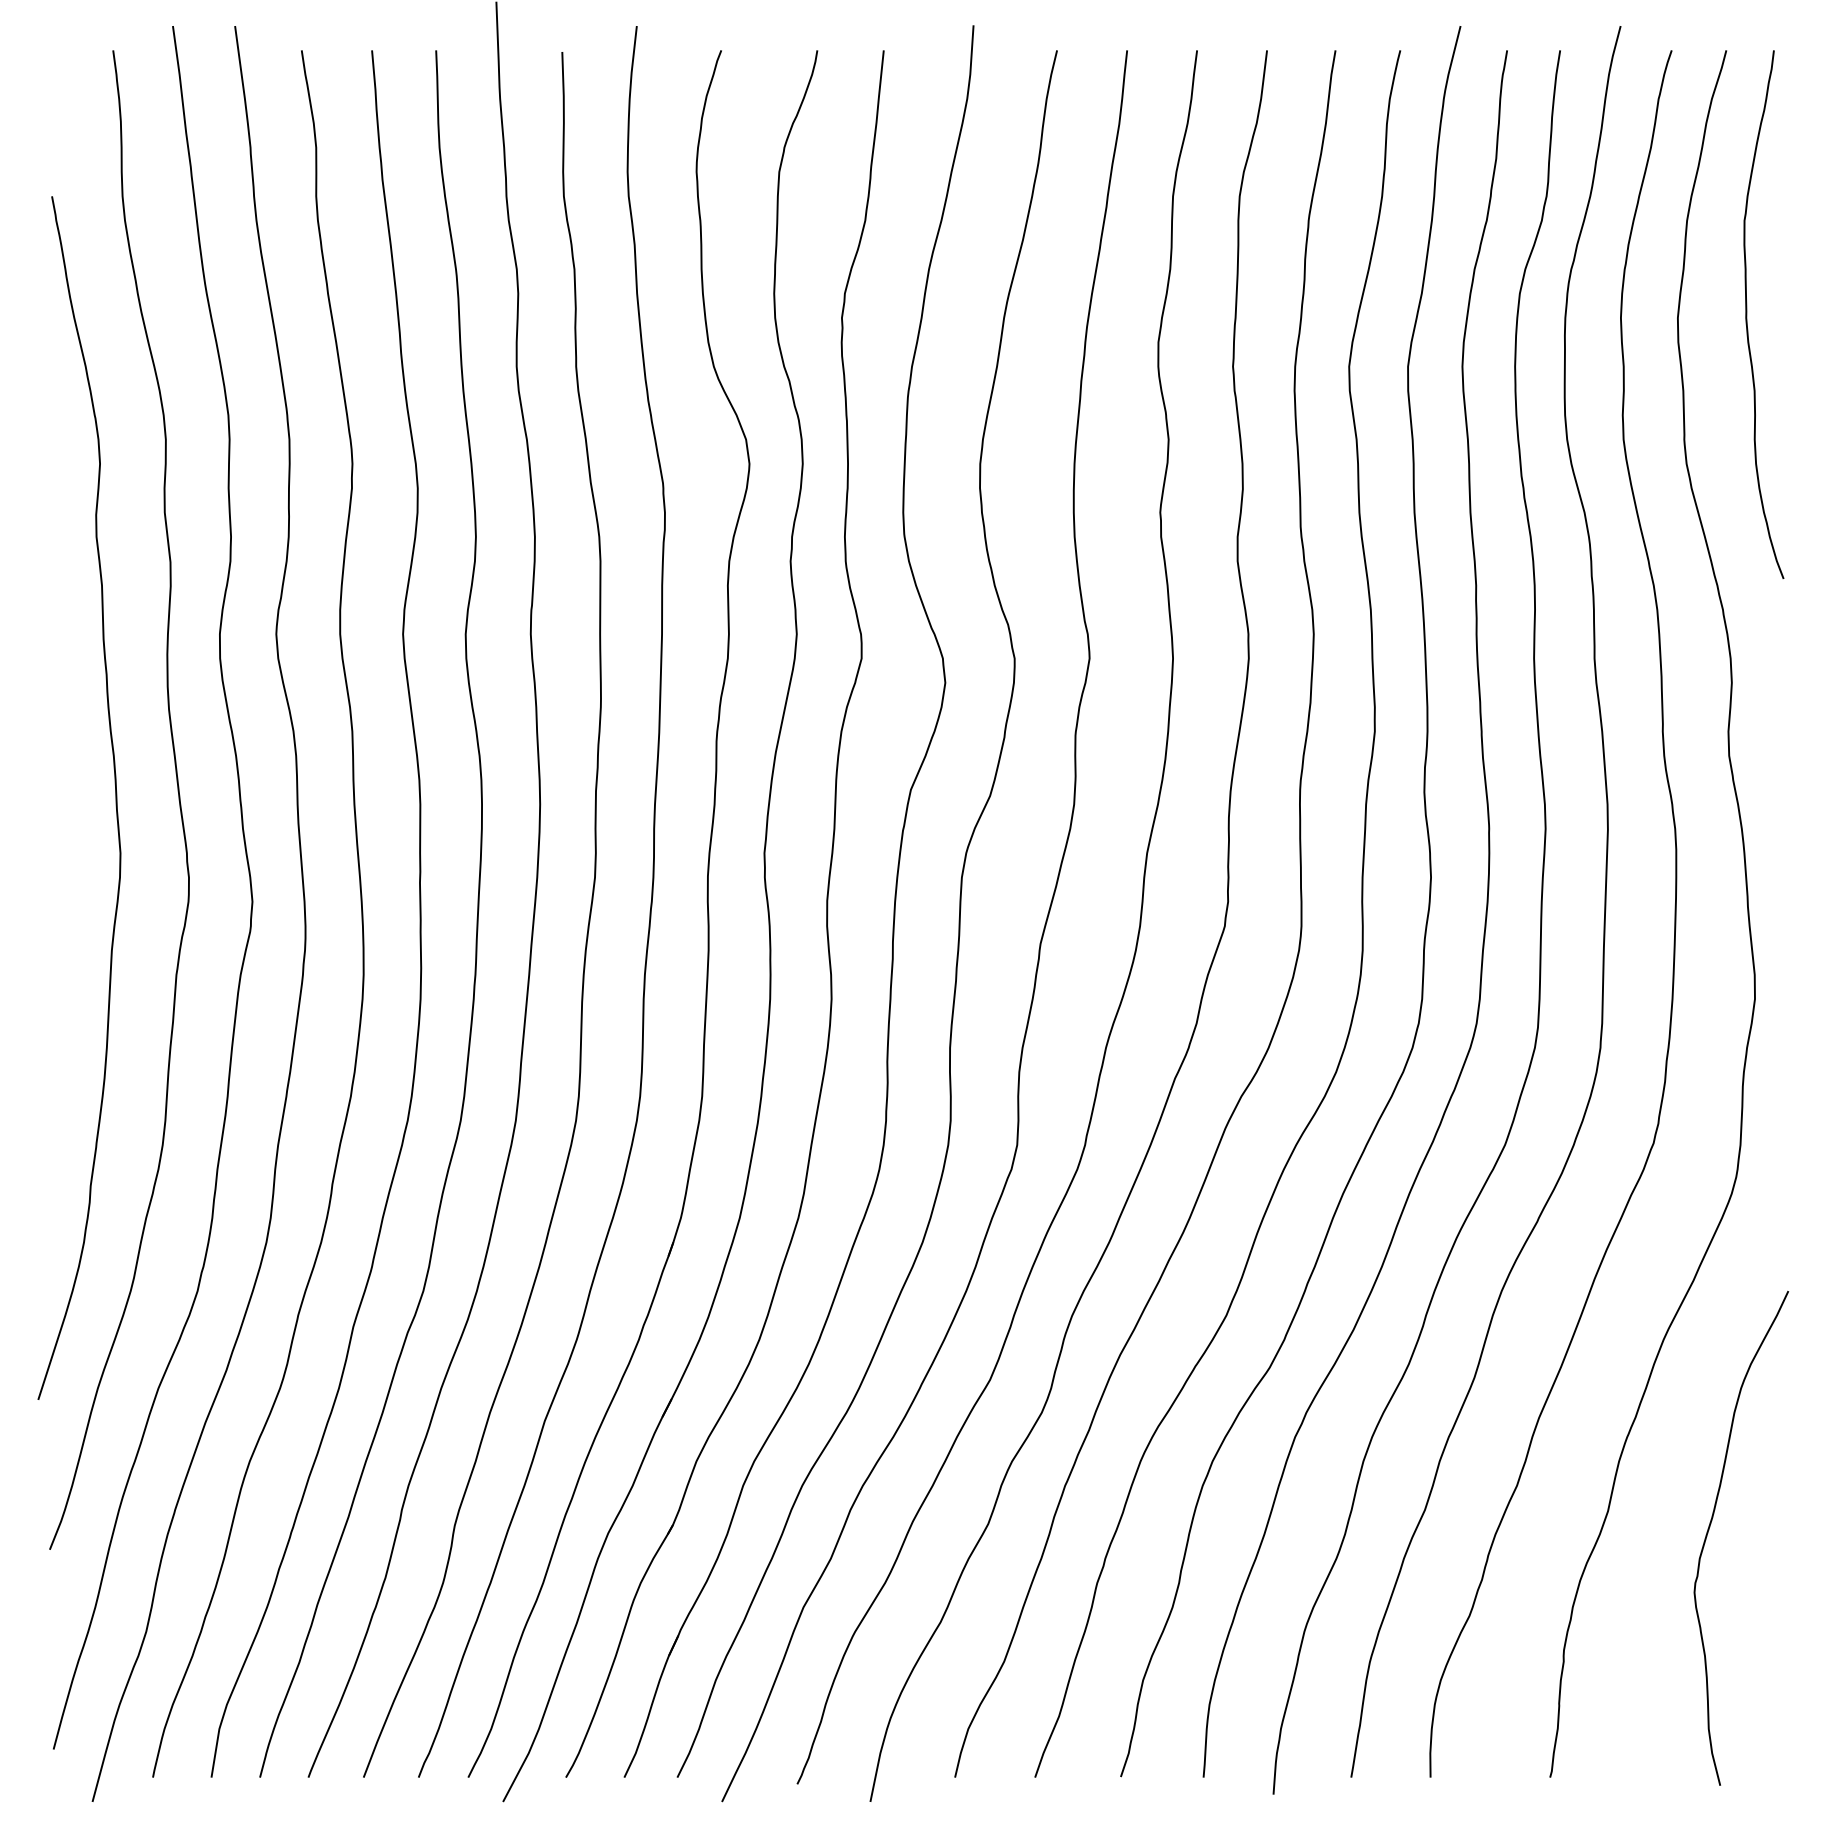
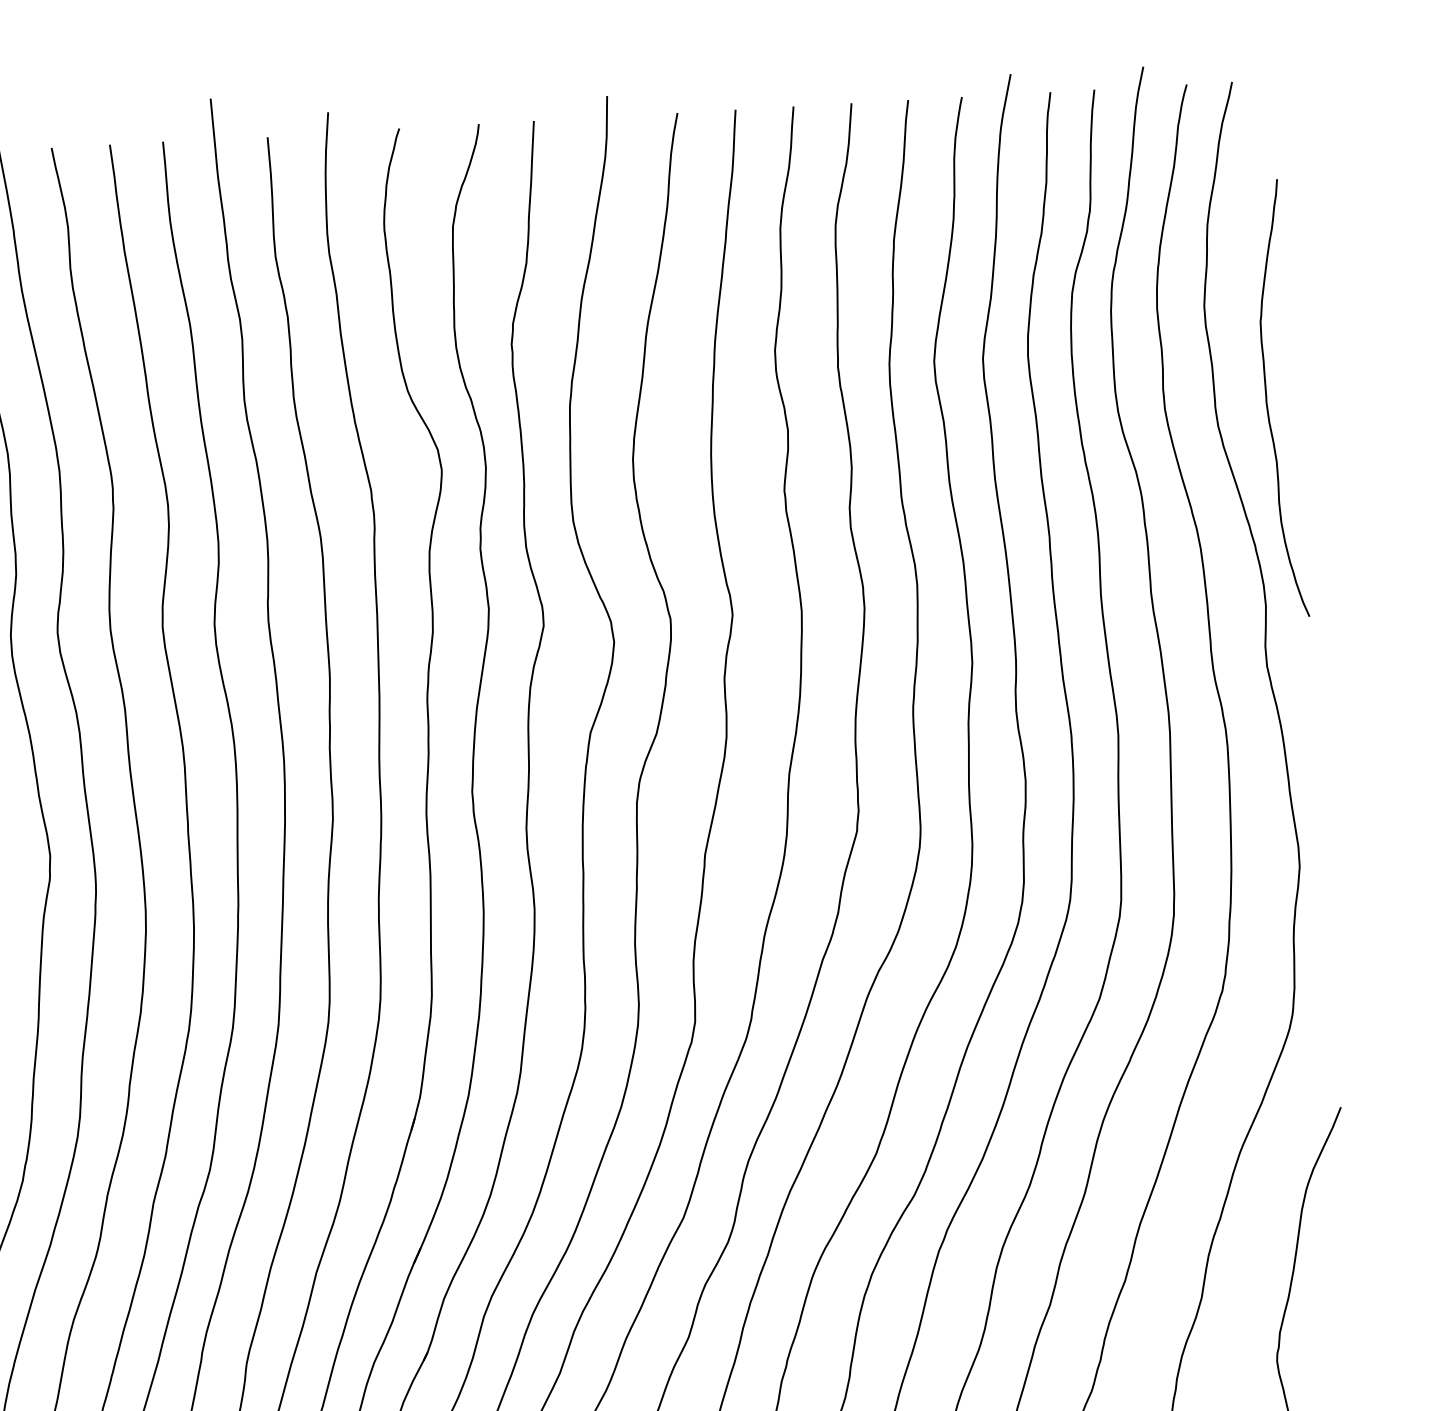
curve: (1747, 314) -> (1267, 399), moved

